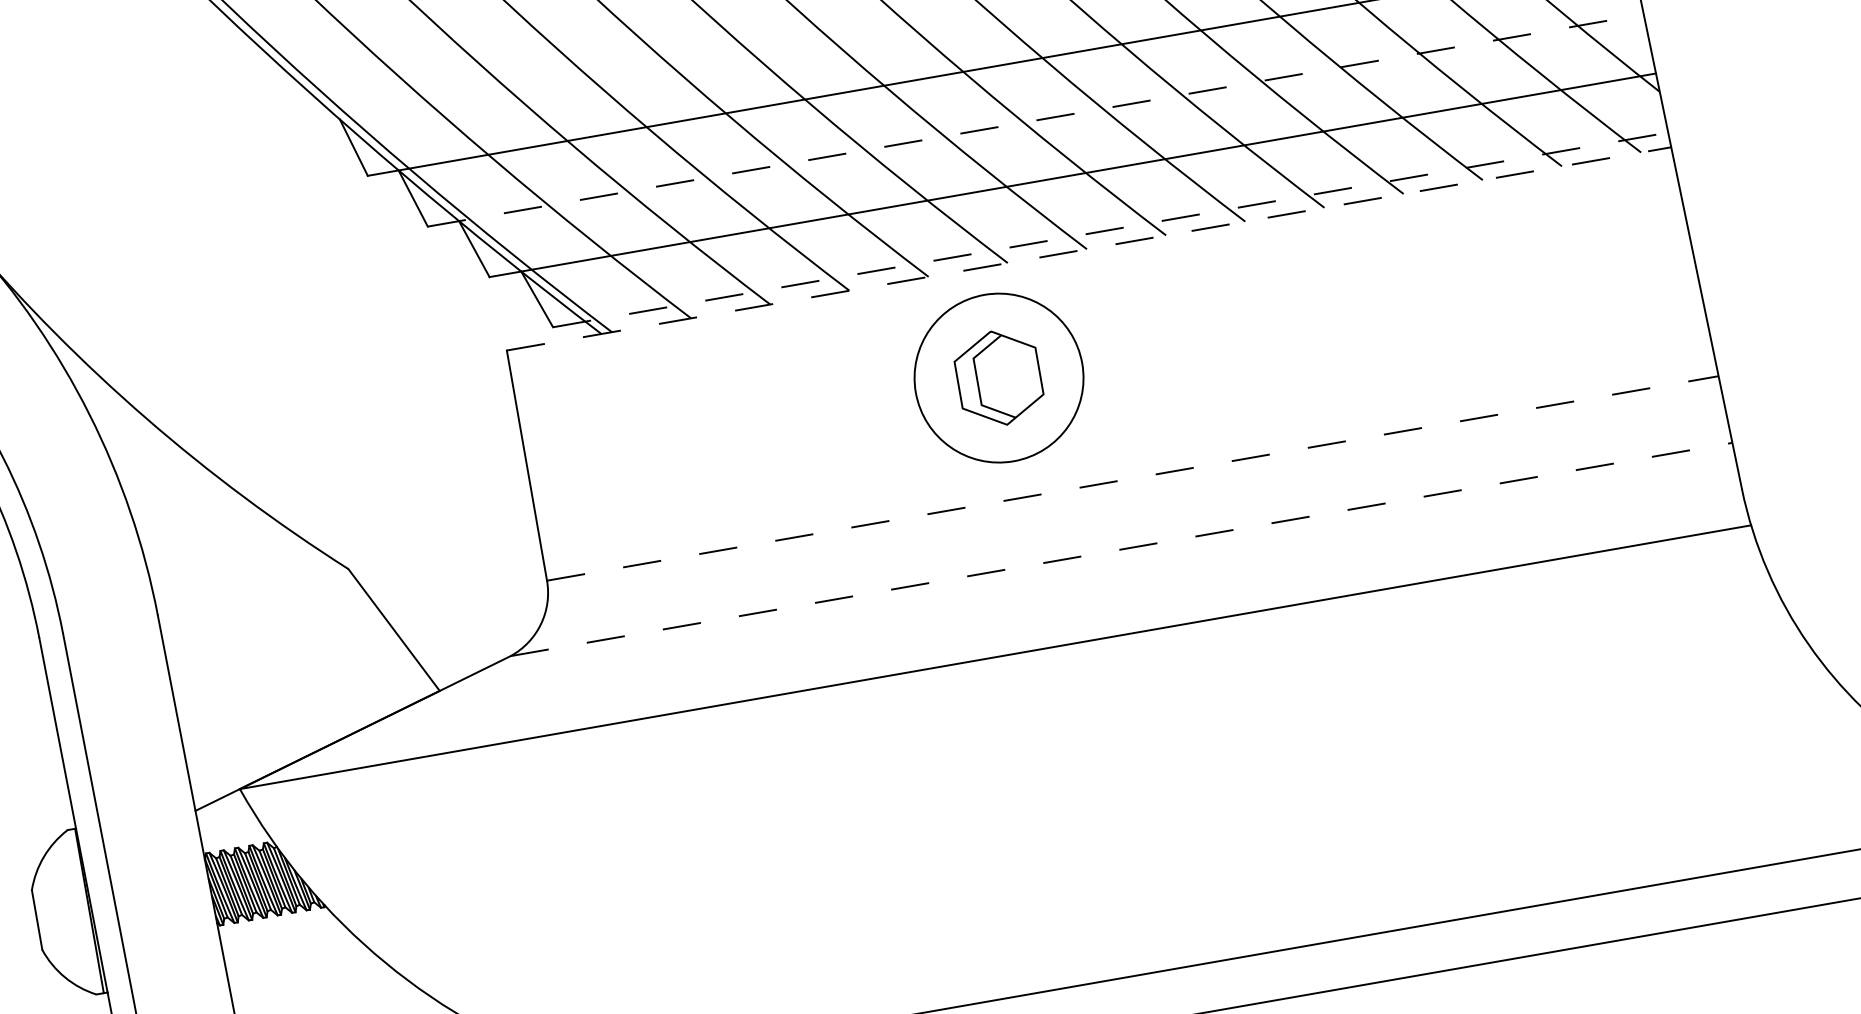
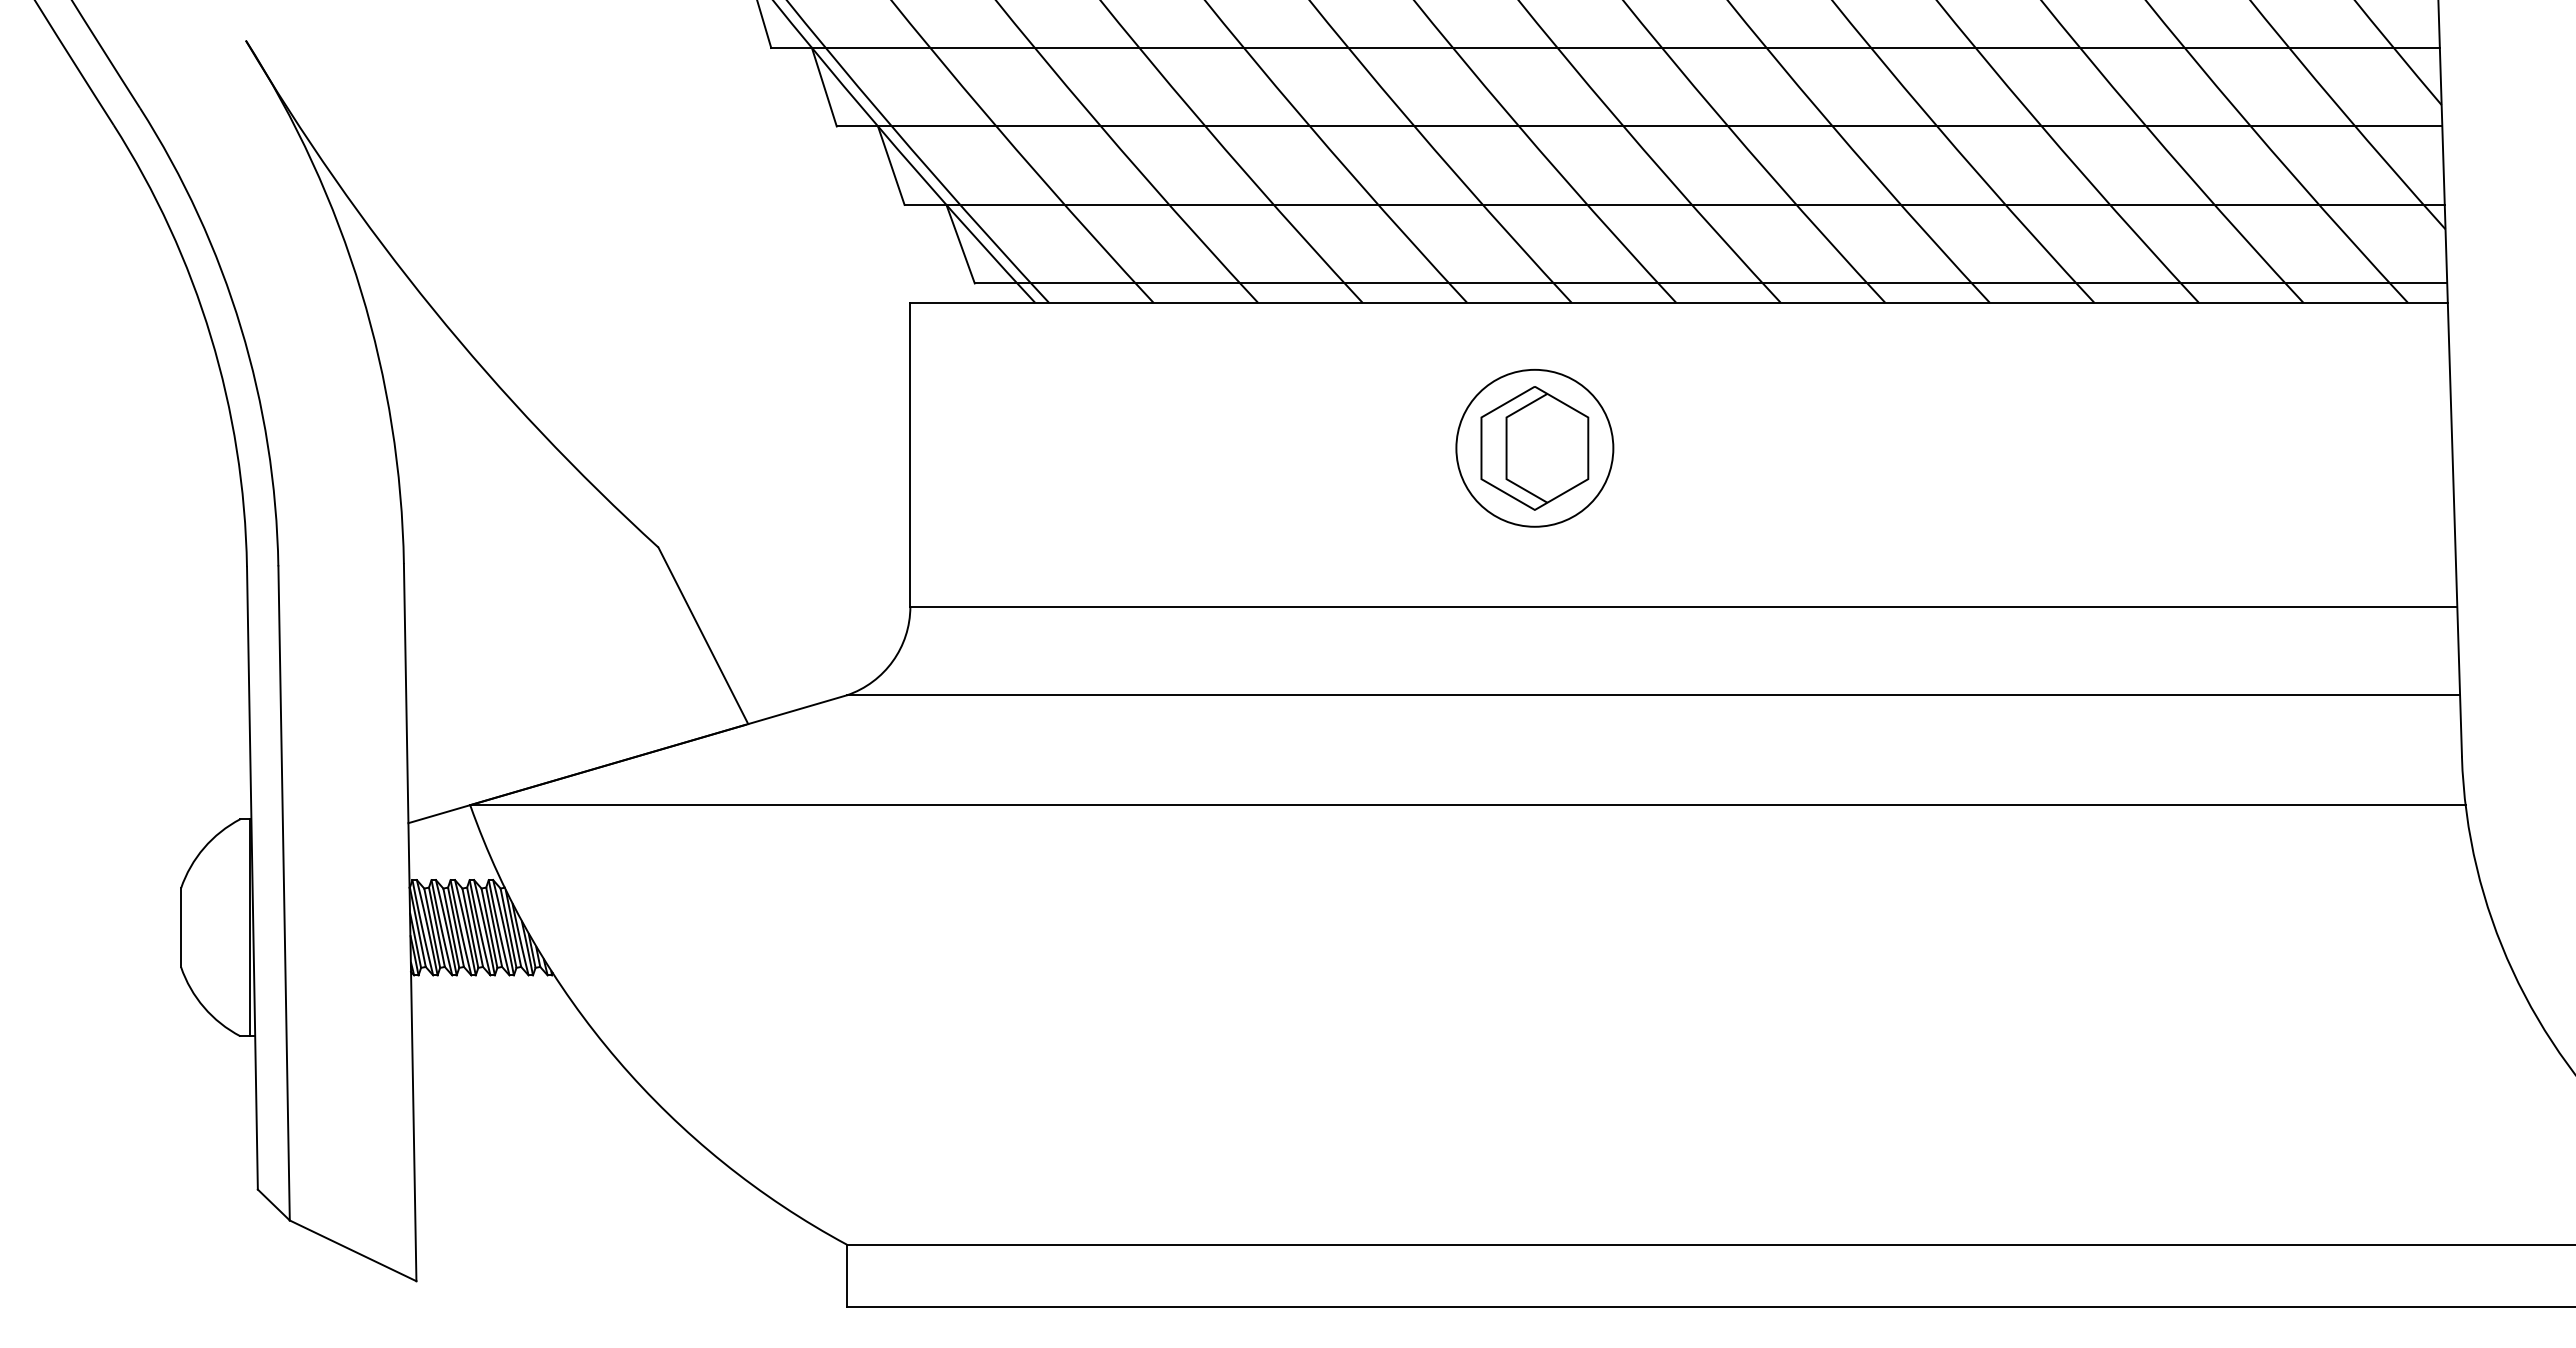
line: (1035, 120) -> (1639, 126), dashed -> solid
line: (1111, 229) -> (1711, 283), dashed -> solid
line: (1089, 248) -> (1679, 302), dashed -> solid
circle: (998, 377) -> (1534, 447), size x0.71
line: (1133, 478) -> (1684, 606), dashed -> solid
line: (1121, 549) -> (1653, 695), dashed -> solid

